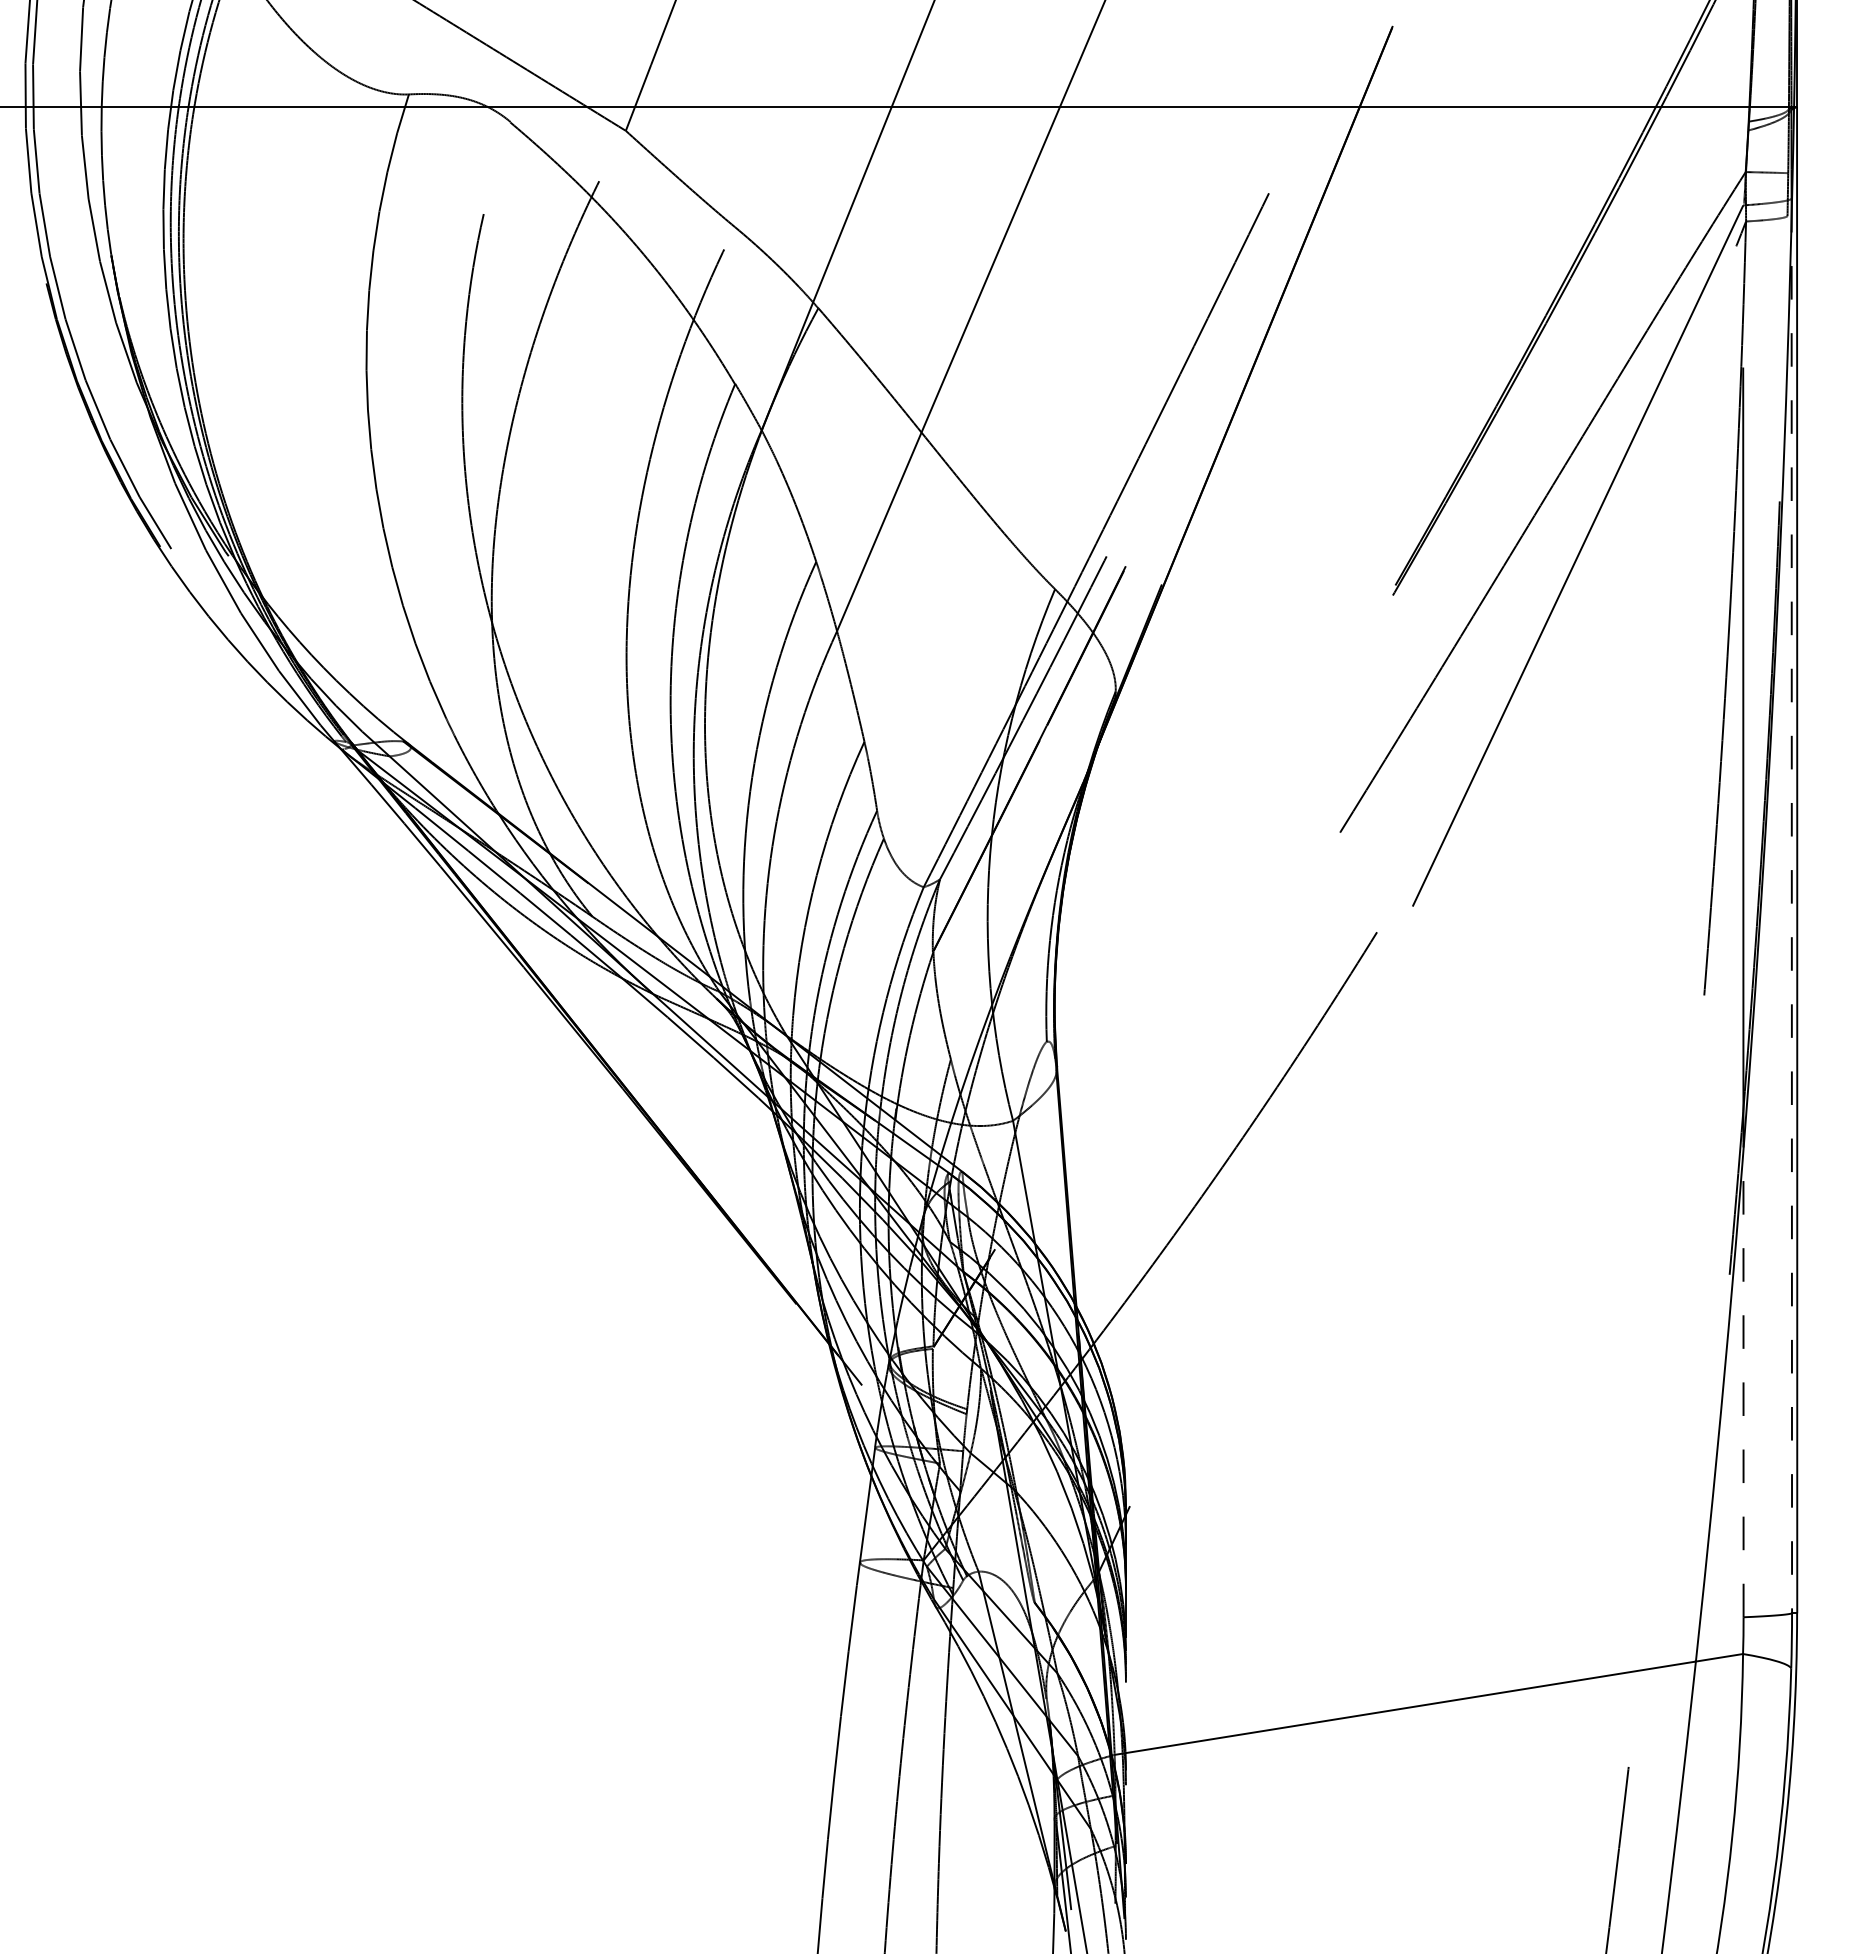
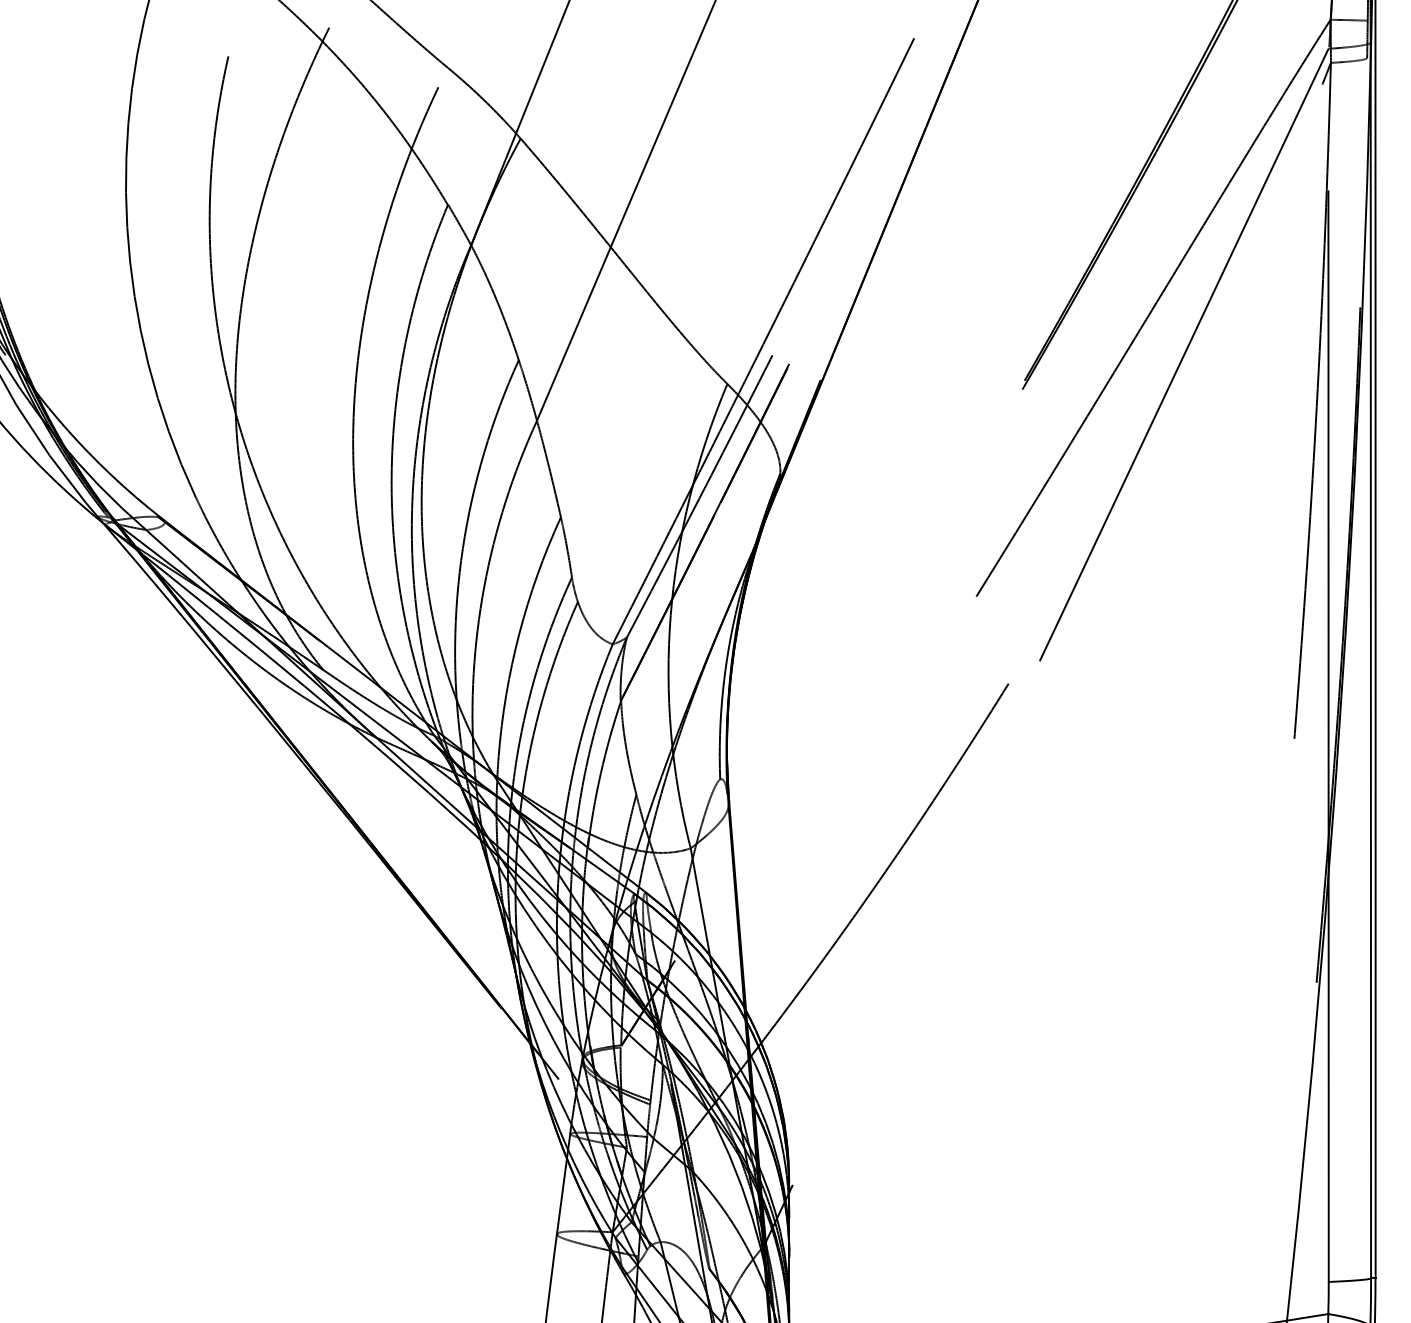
line: (1791, 906) -> (1370, 661), dashed -> solid
line: (1743, 1379) -> (1328, 1074), dashed -> solid

